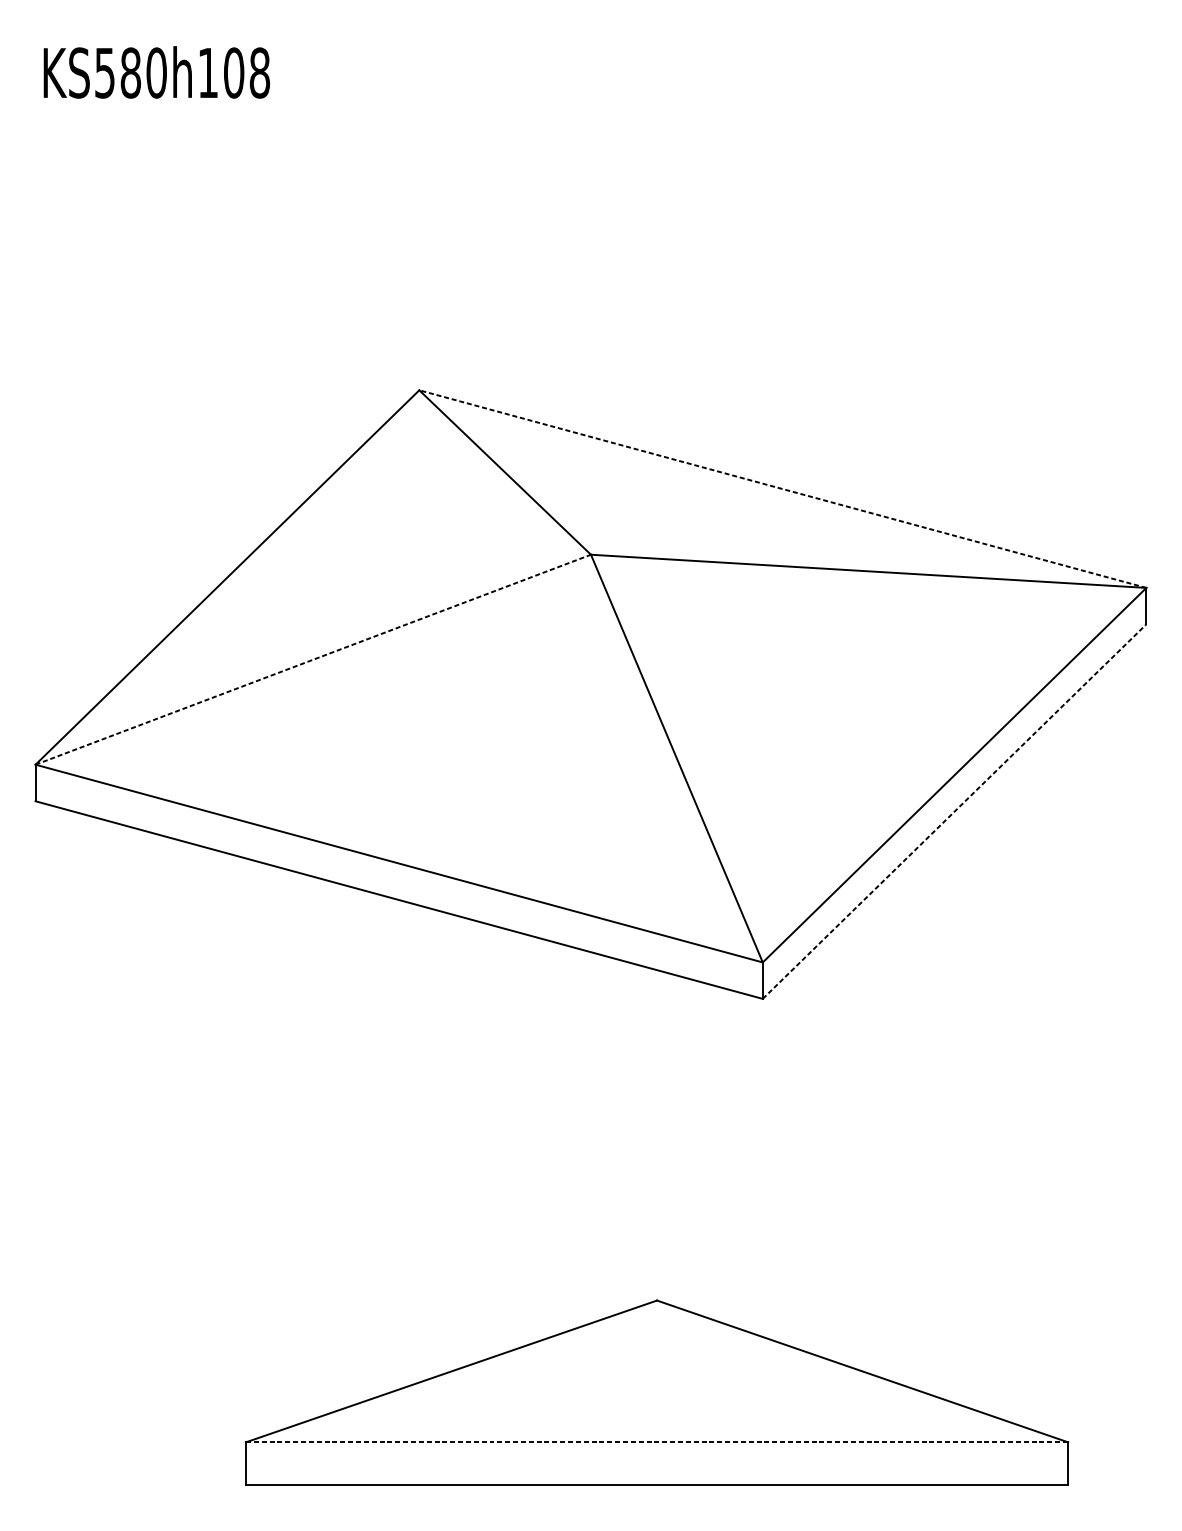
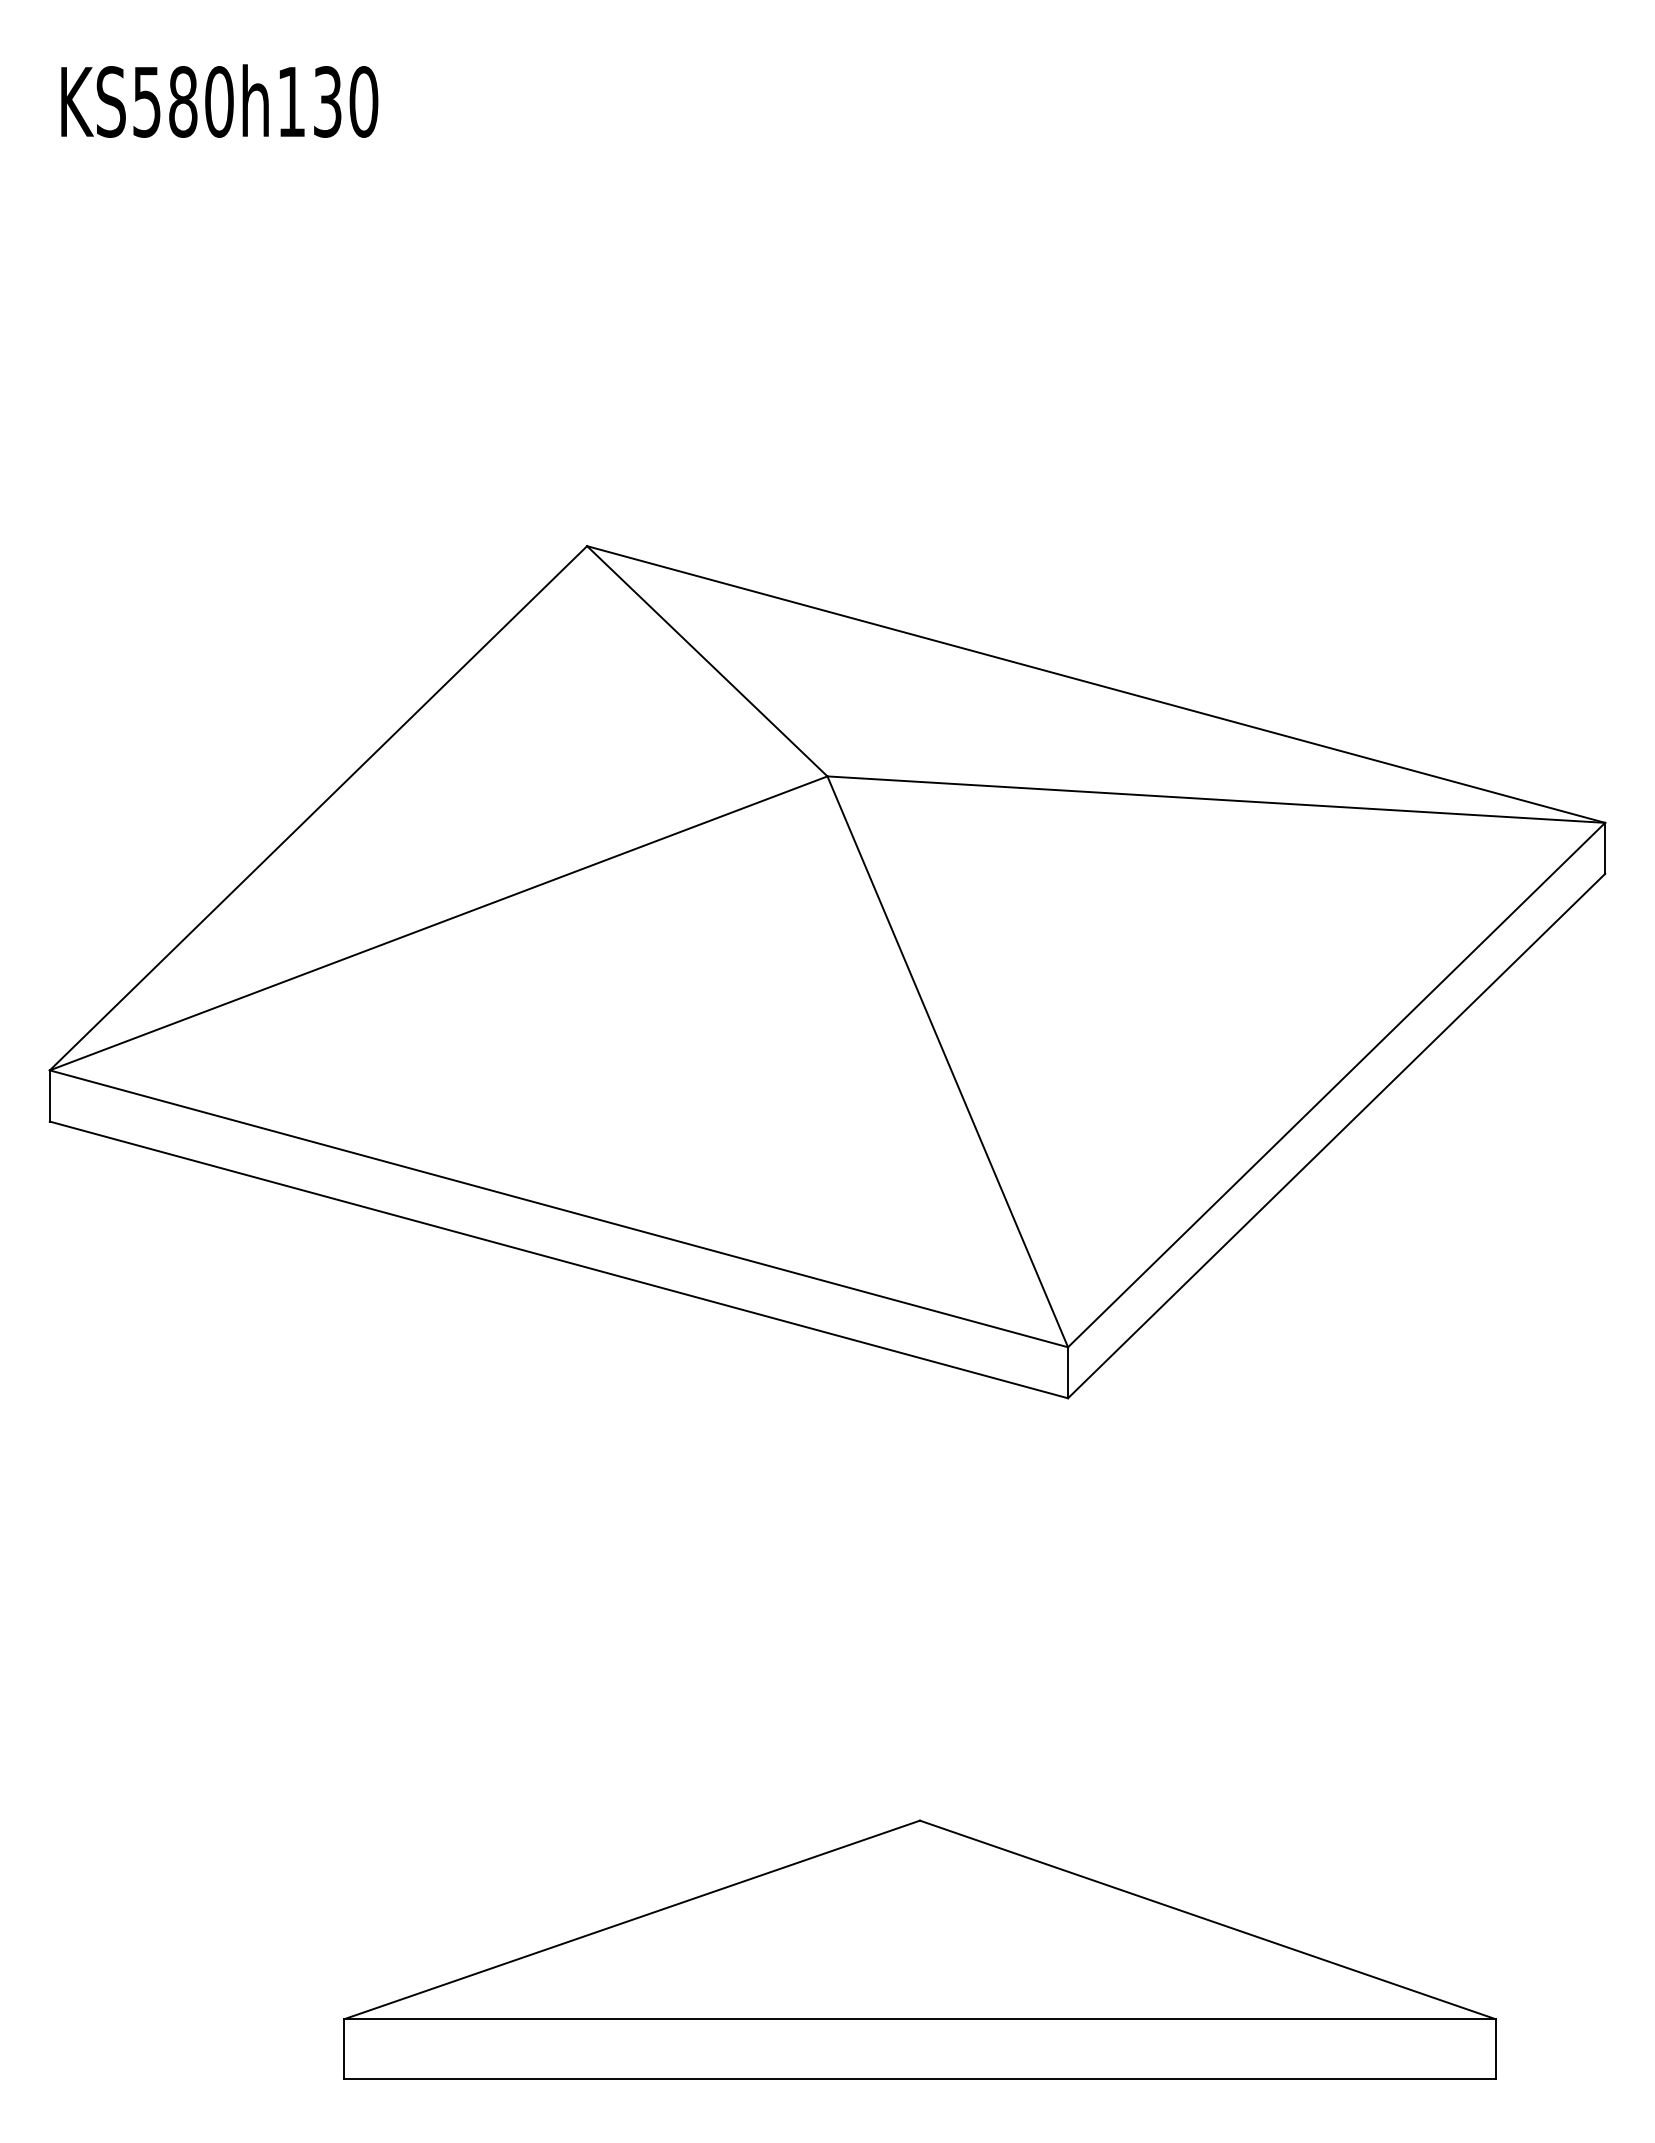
text: (246, 72) -> (345, 101), KS580h108 -> KS580h130
line: (782, 489) -> (1095, 684), dashed -> solid
line: (313, 659) -> (438, 923), dashed -> solid
line: (954, 811) -> (1336, 1135), dashed -> solid
line: (656, 1442) -> (919, 2019), dashed -> solid

